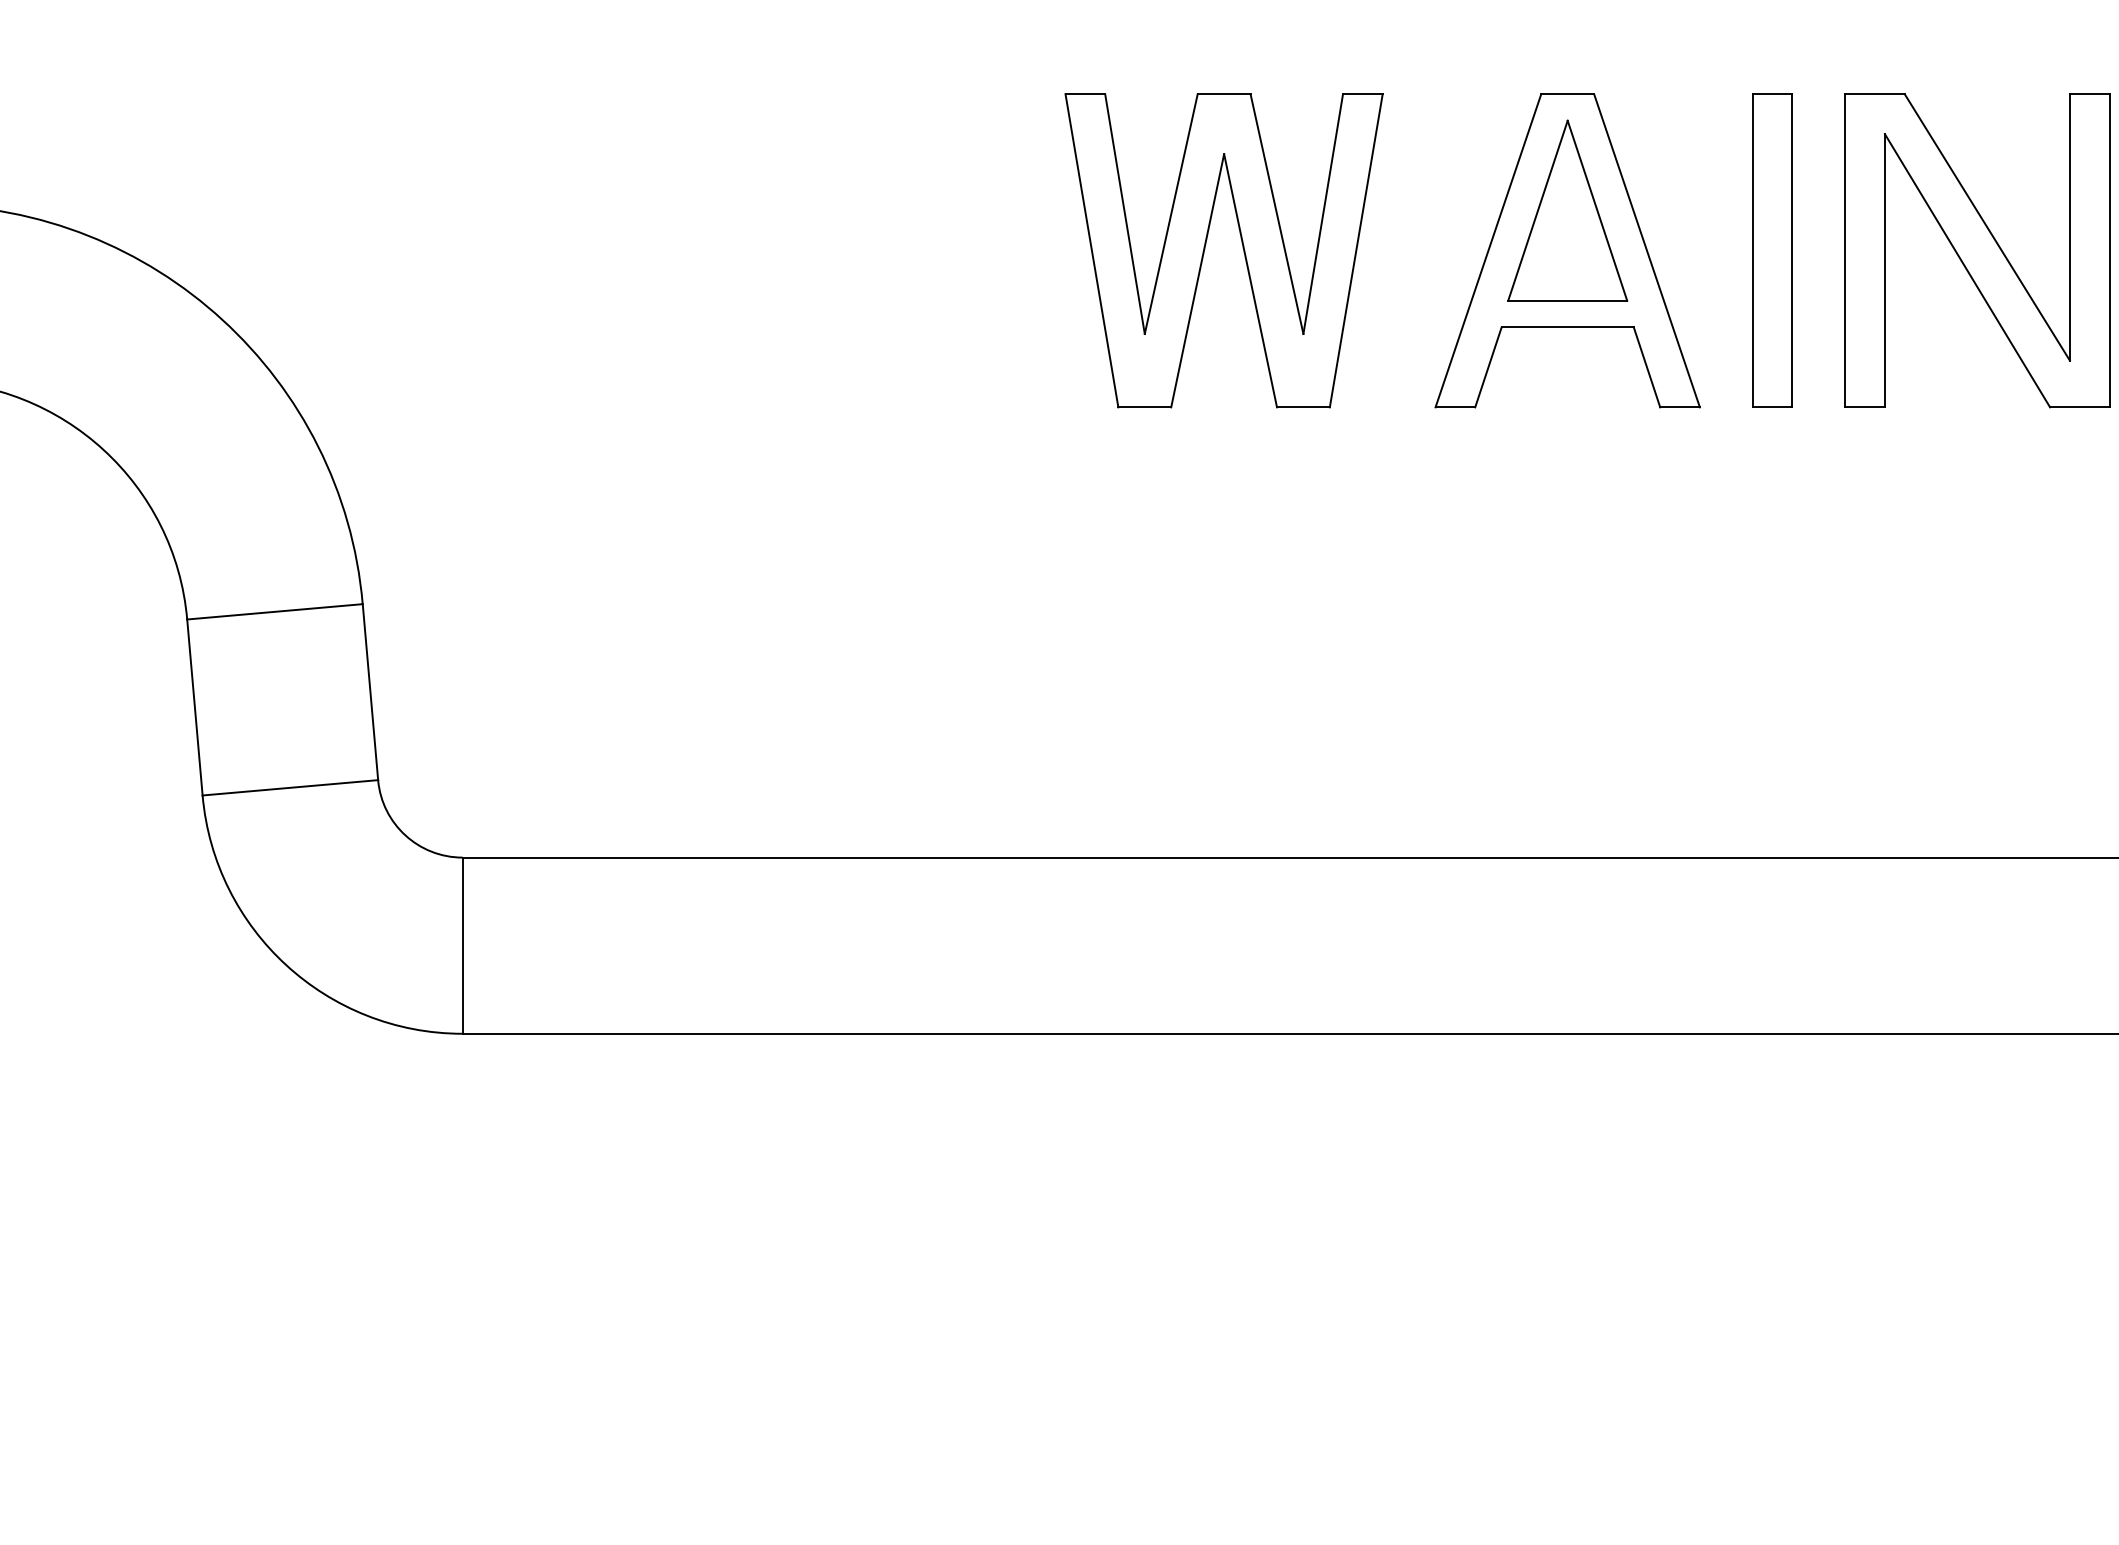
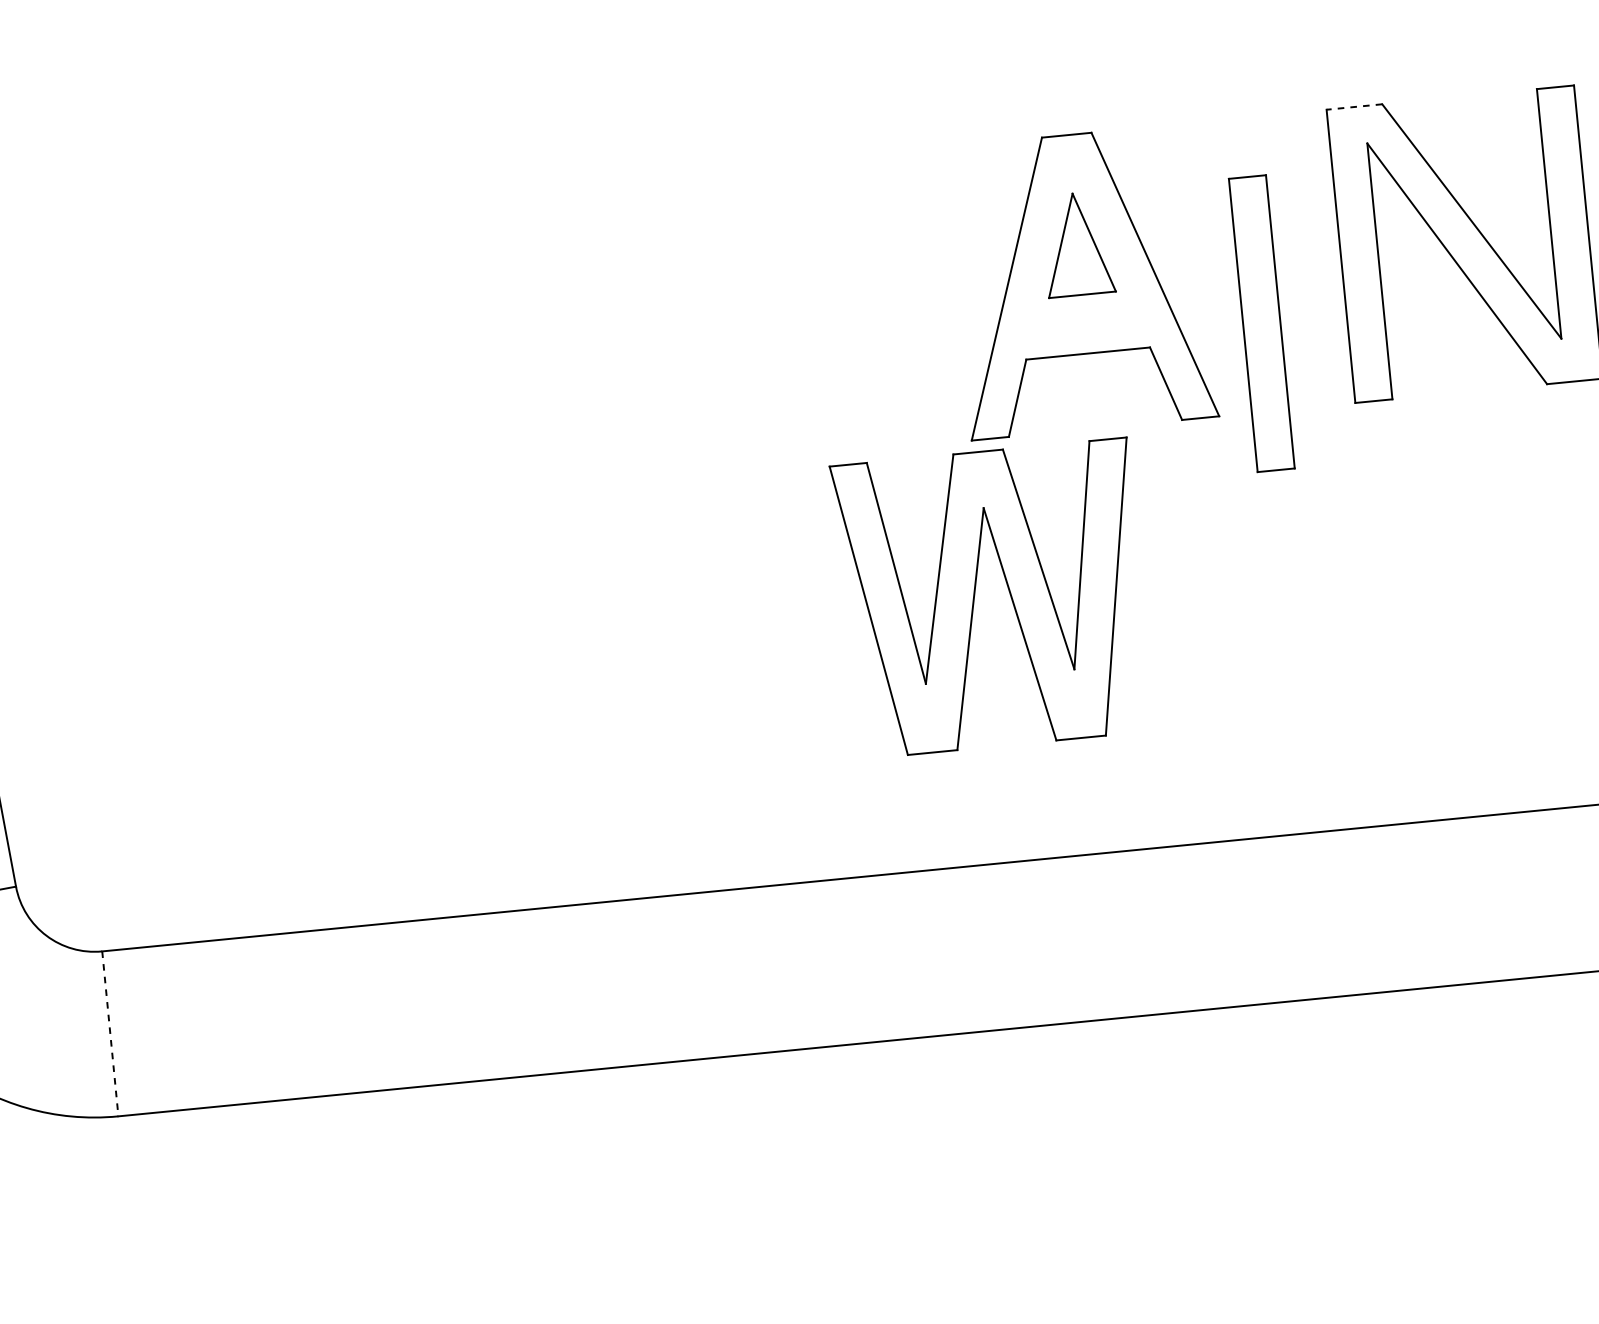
line: (1875, 94) -> (1354, 107), solid -> dashed
part: (1567, 210) -> (1077, 244), size x0.6
part: (1206, 244) -> (975, 594), moved
part: (1772, 250) -> (1261, 323), moved
line: (462, 946) -> (110, 1034), solid -> dashed

